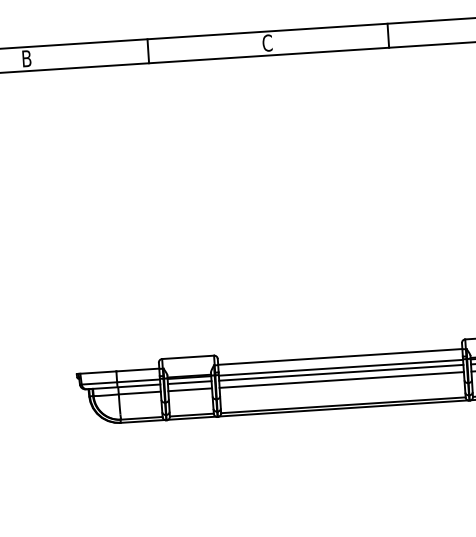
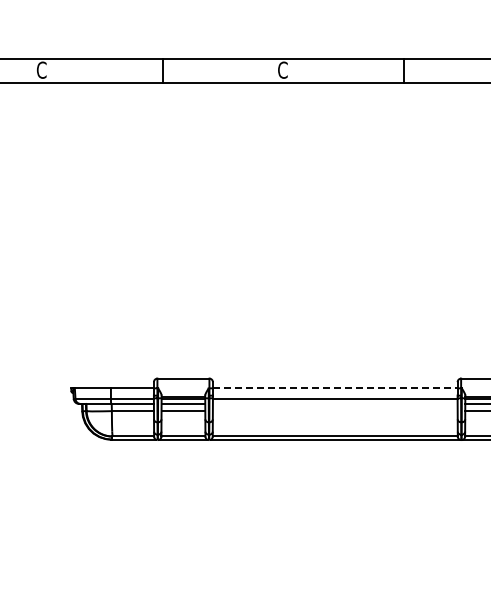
text: (26, 58) -> (41, 69), B -> C
line: (340, 357) -> (335, 388), solid -> dashed
line: (340, 372) -> (334, 403), removed
line: (341, 380) -> (334, 411), removed

